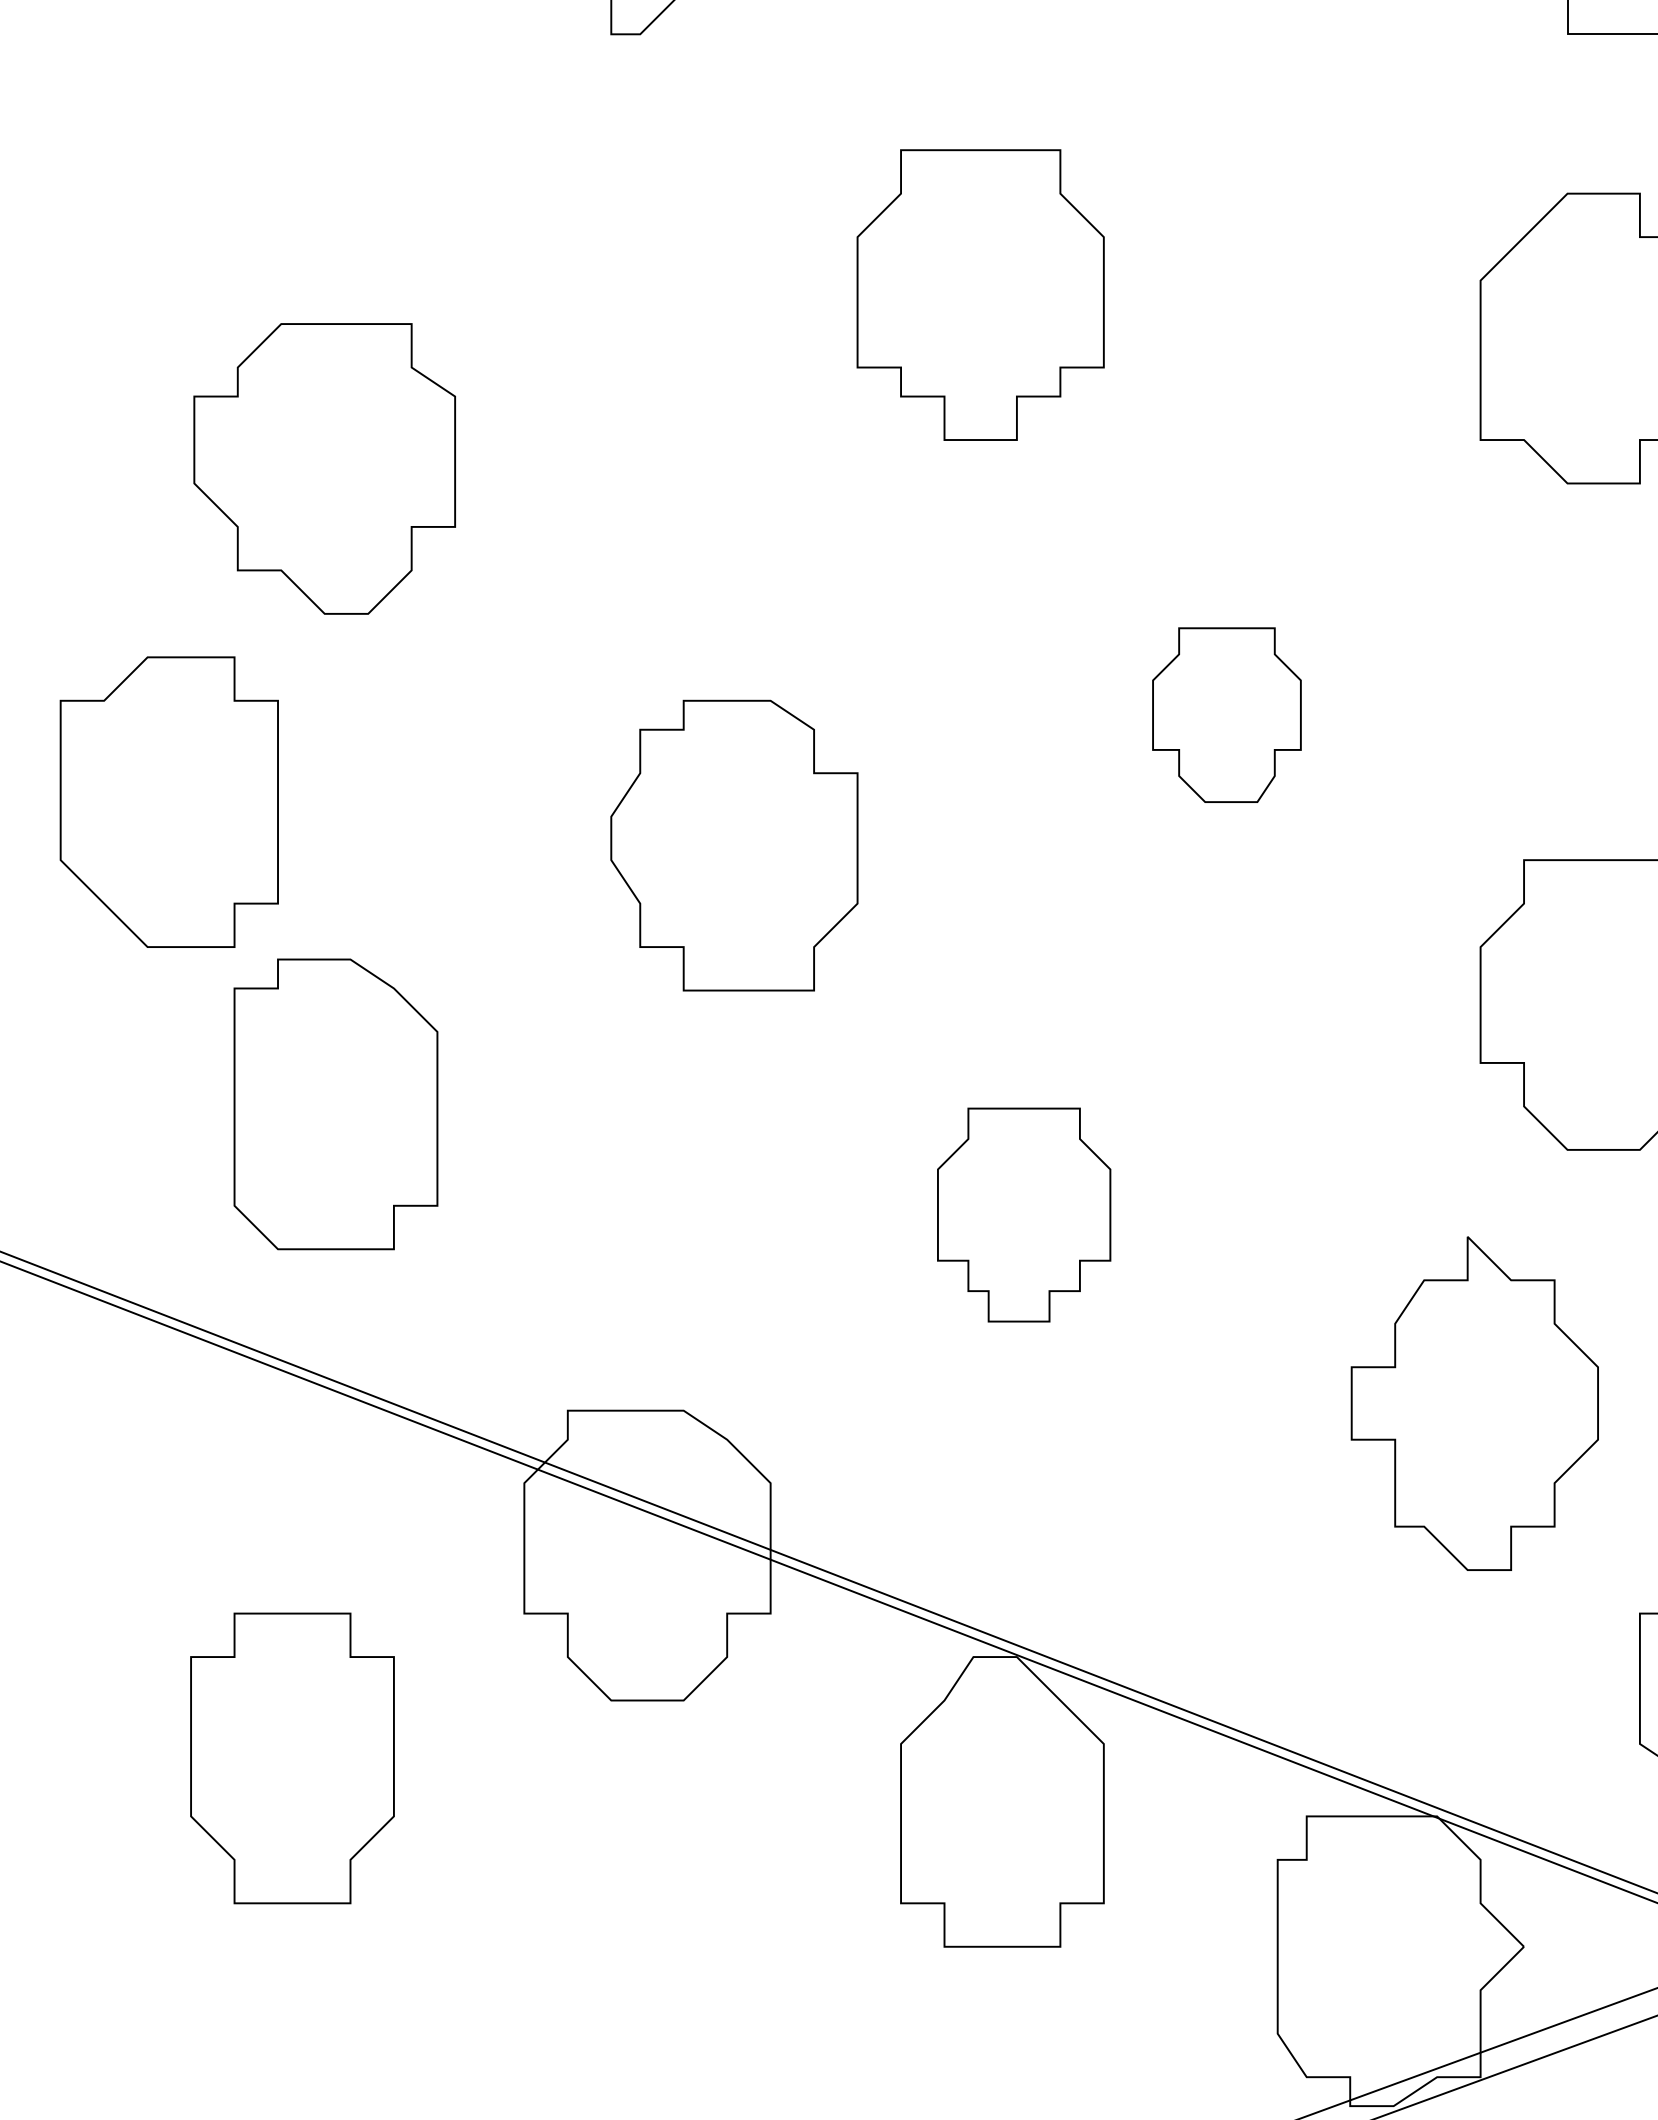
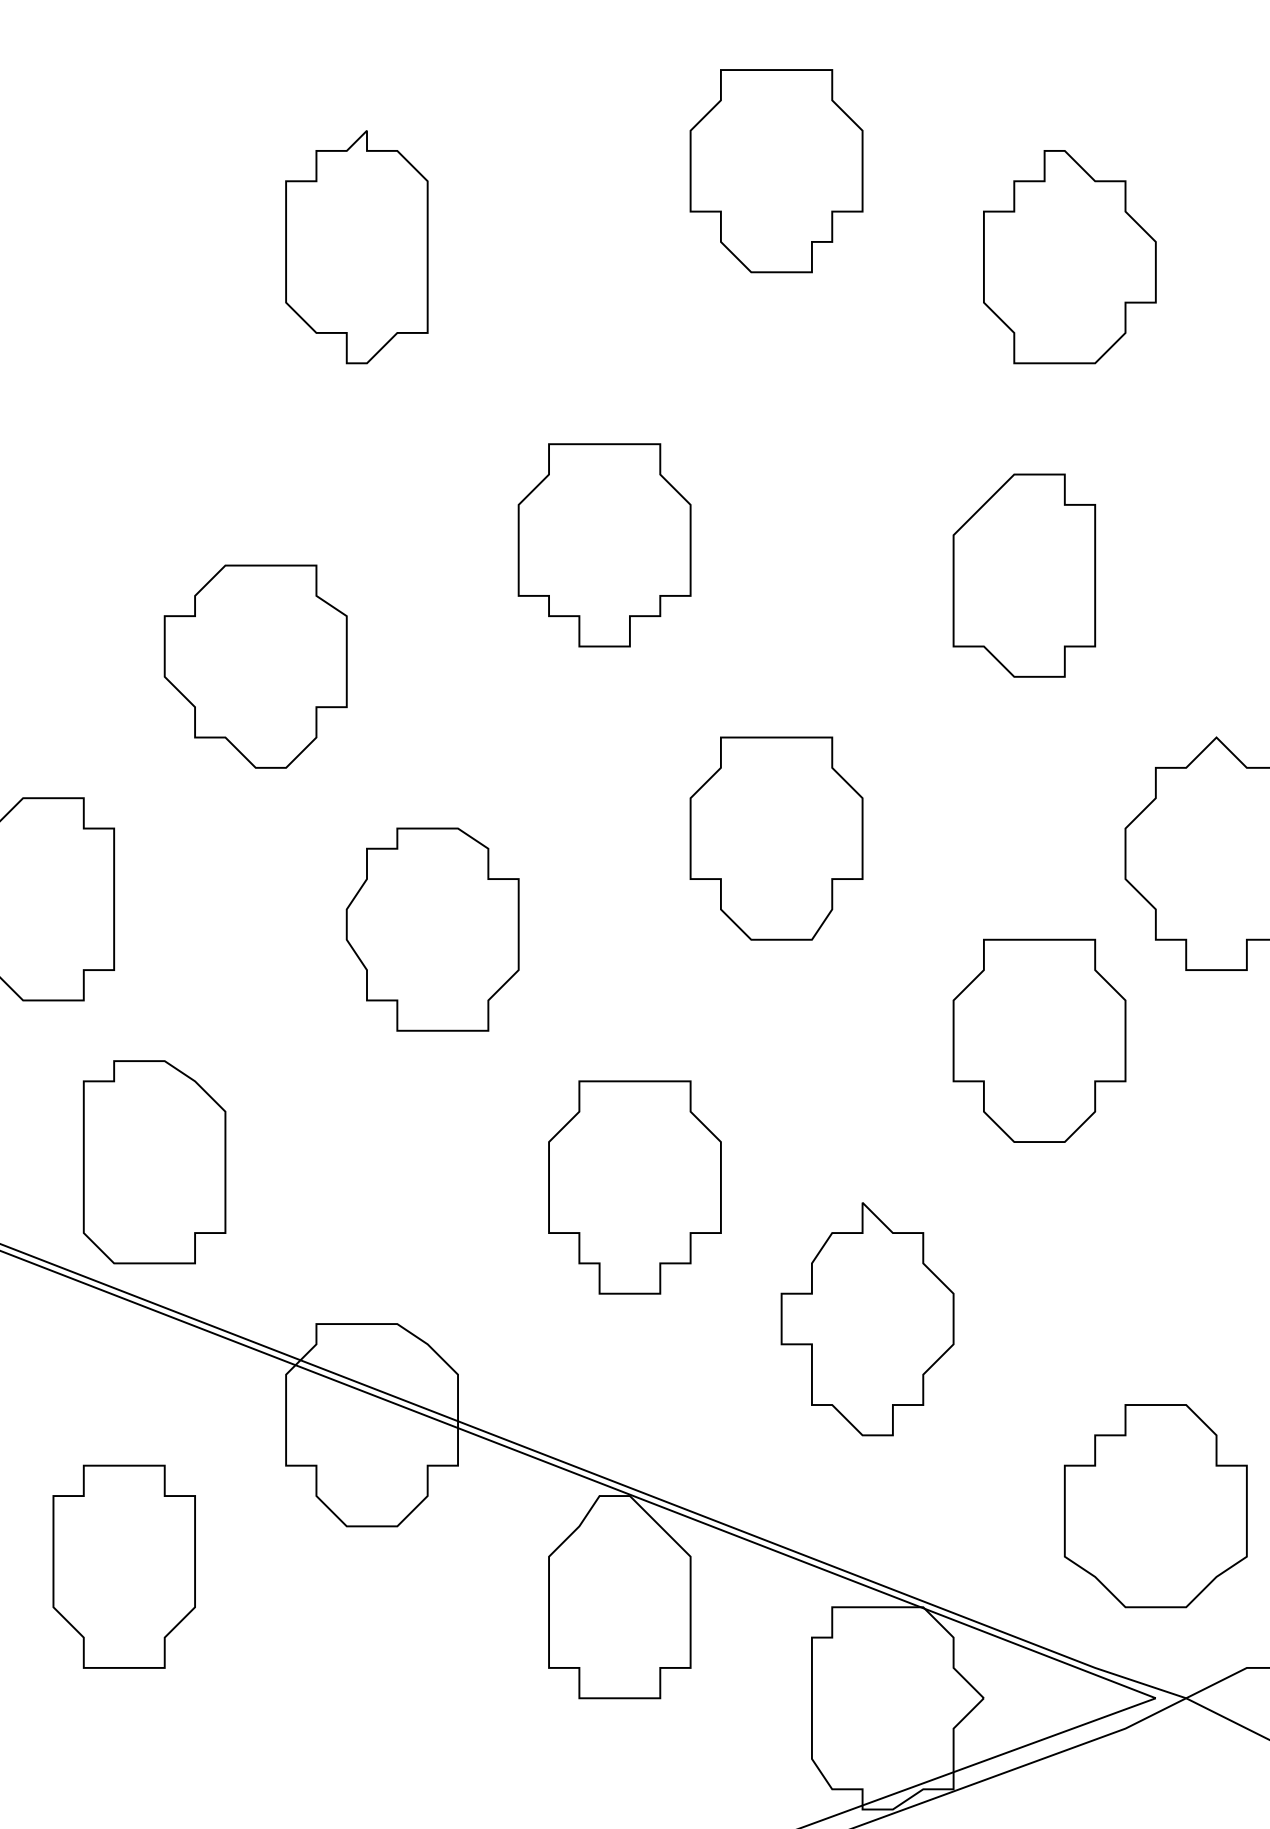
part: (324, 468) -> (255, 666), moved
part: (1226, 715) -> (776, 838), size x1.67
part: (335, 1104) -> (154, 1162), moved
part: (1023, 1215) -> (634, 1187), size x1.43
part: (1474, 1404) -> (867, 1319), moved

